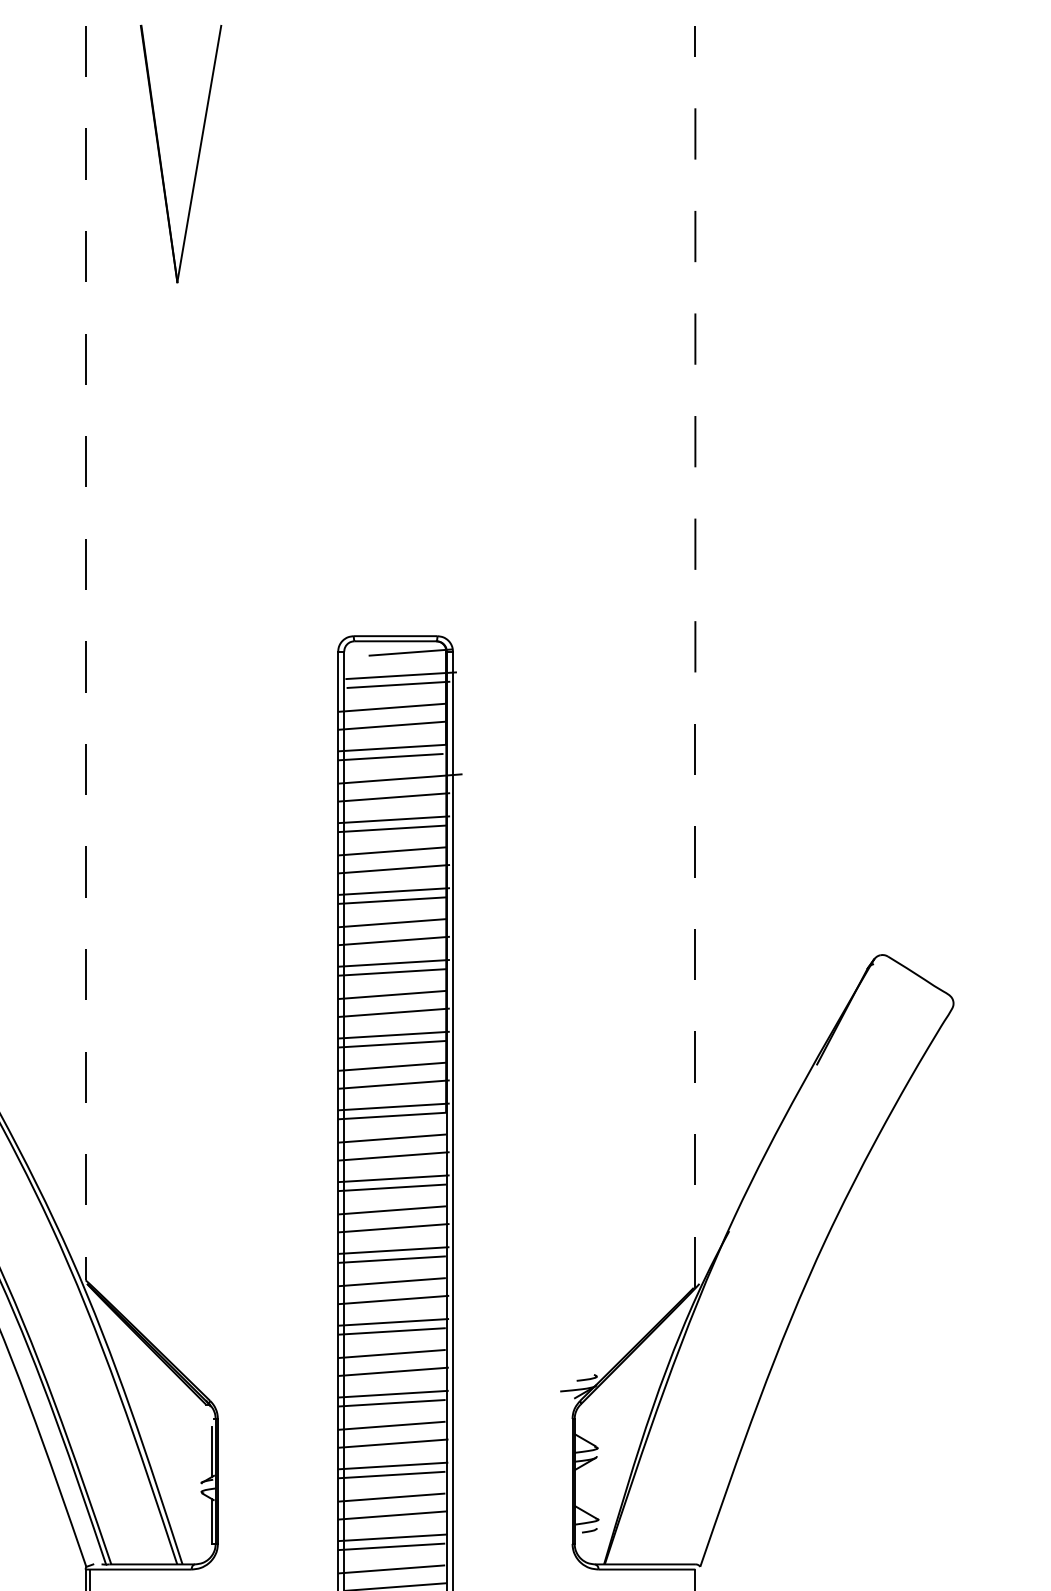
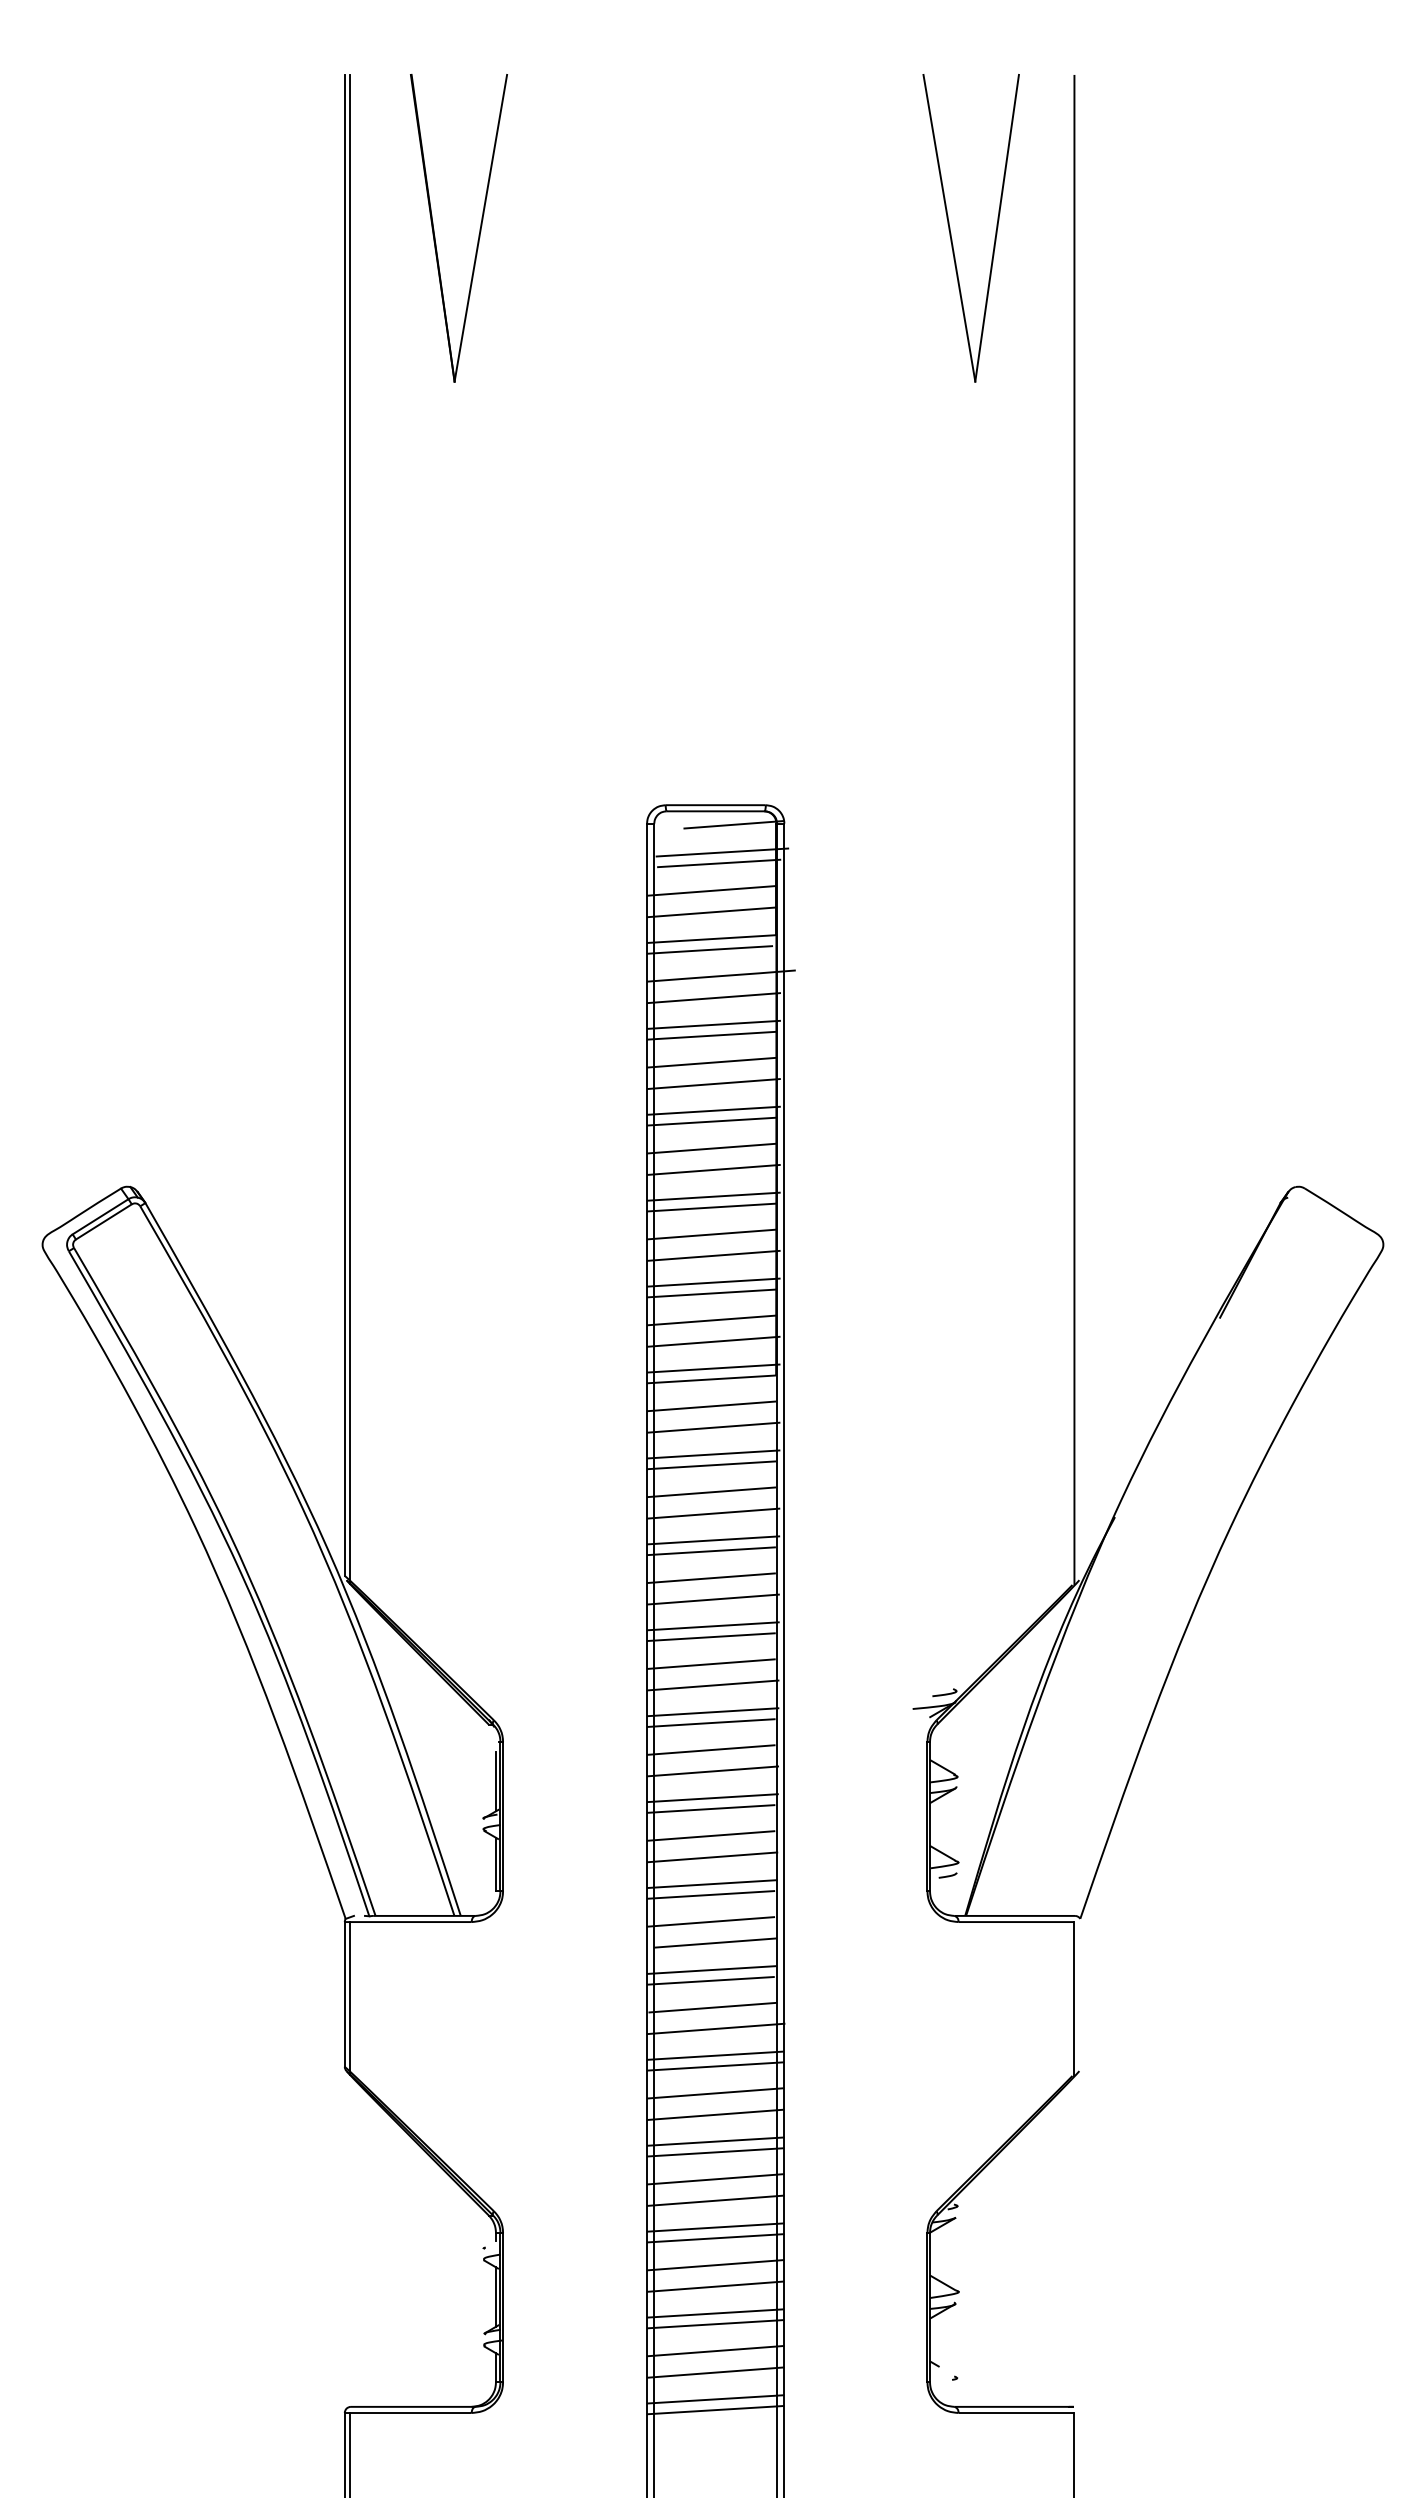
part: (592, 158) -> (951, 233), added
line: (85, 653) -> (344, 825), dashed -> solid
line: (89, 655) -> (349, 828), added
line: (695, 657) -> (1074, 830), dashed -> solid

